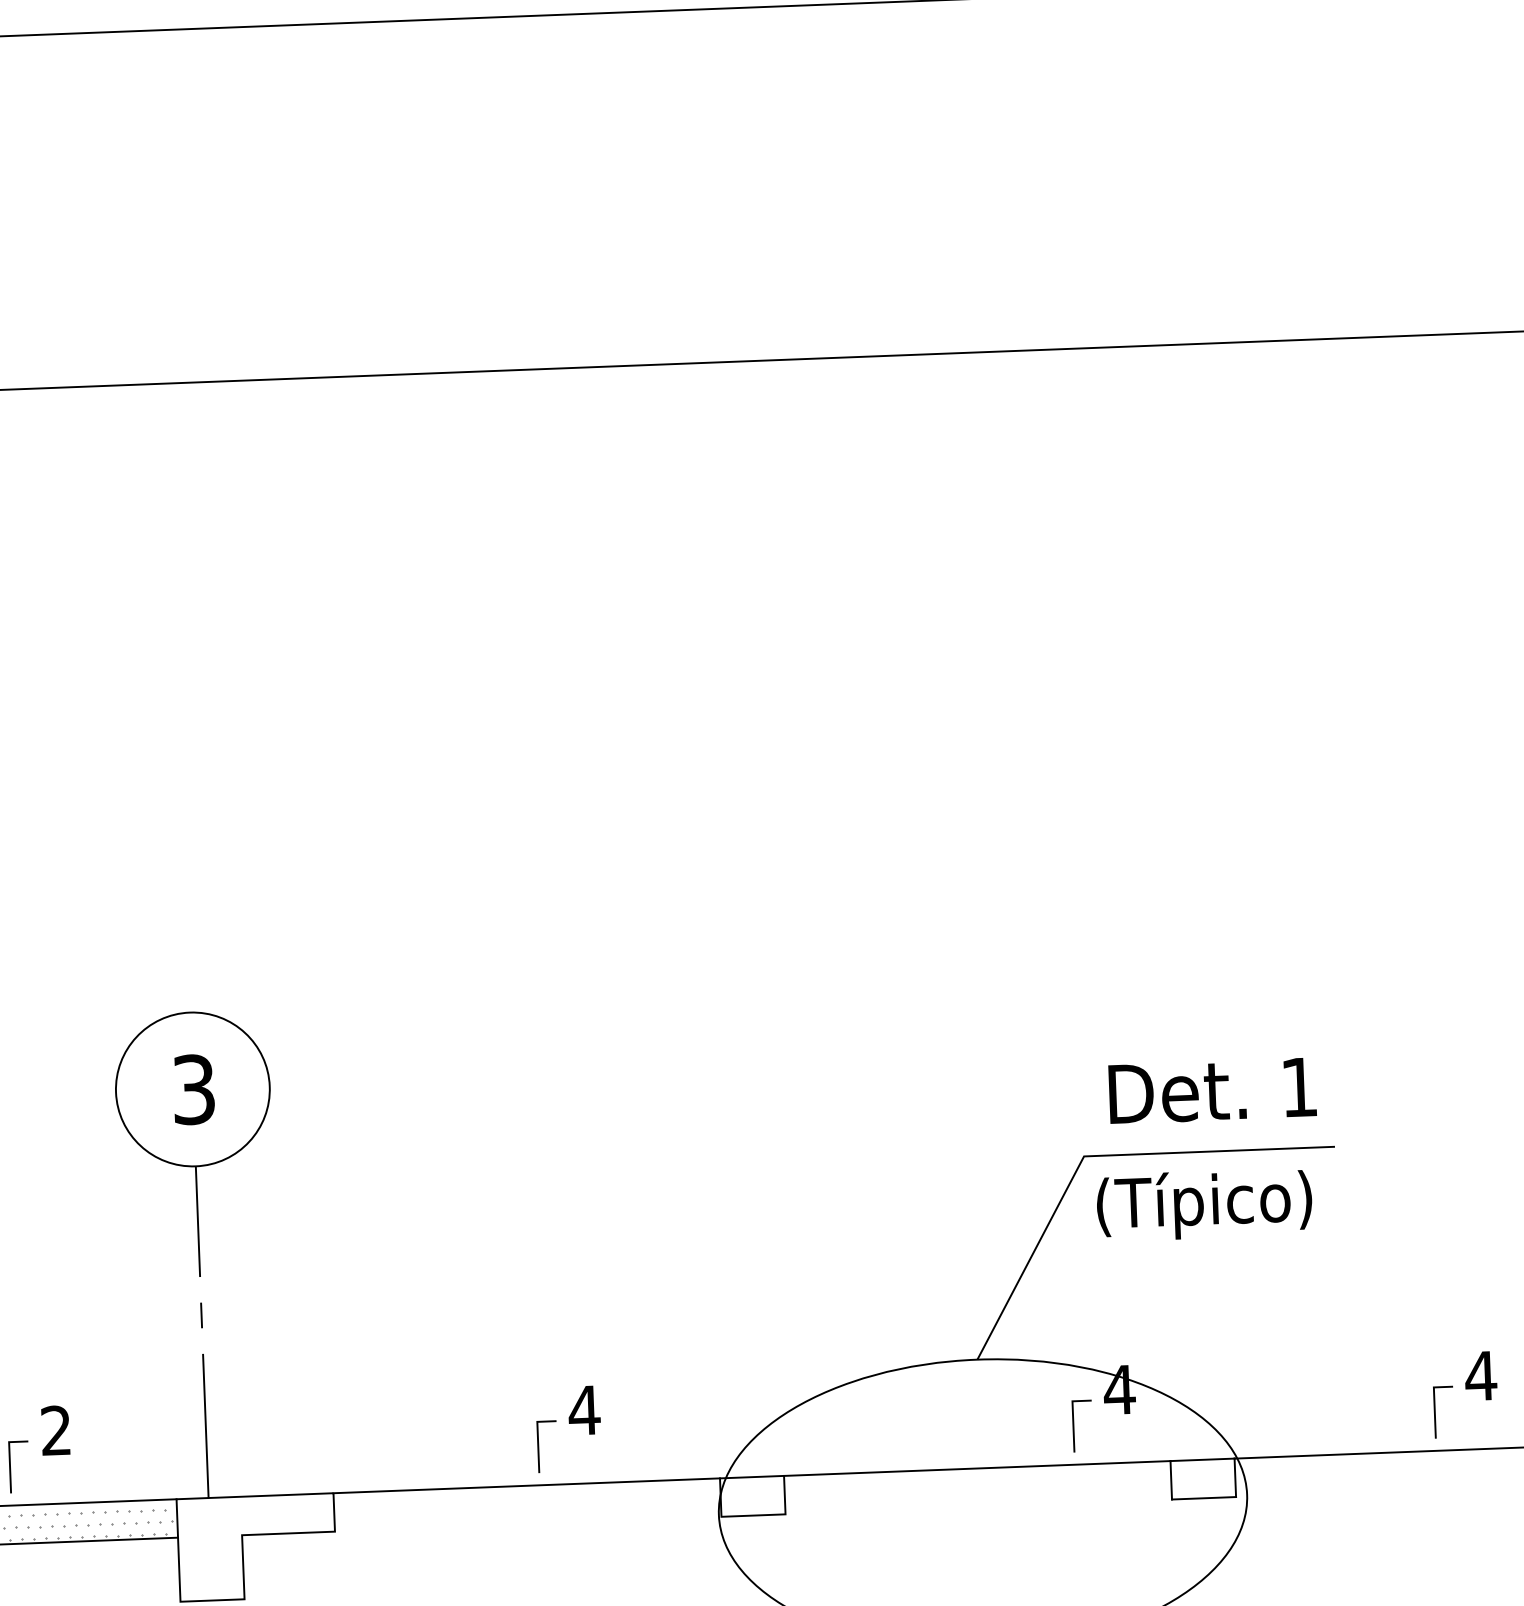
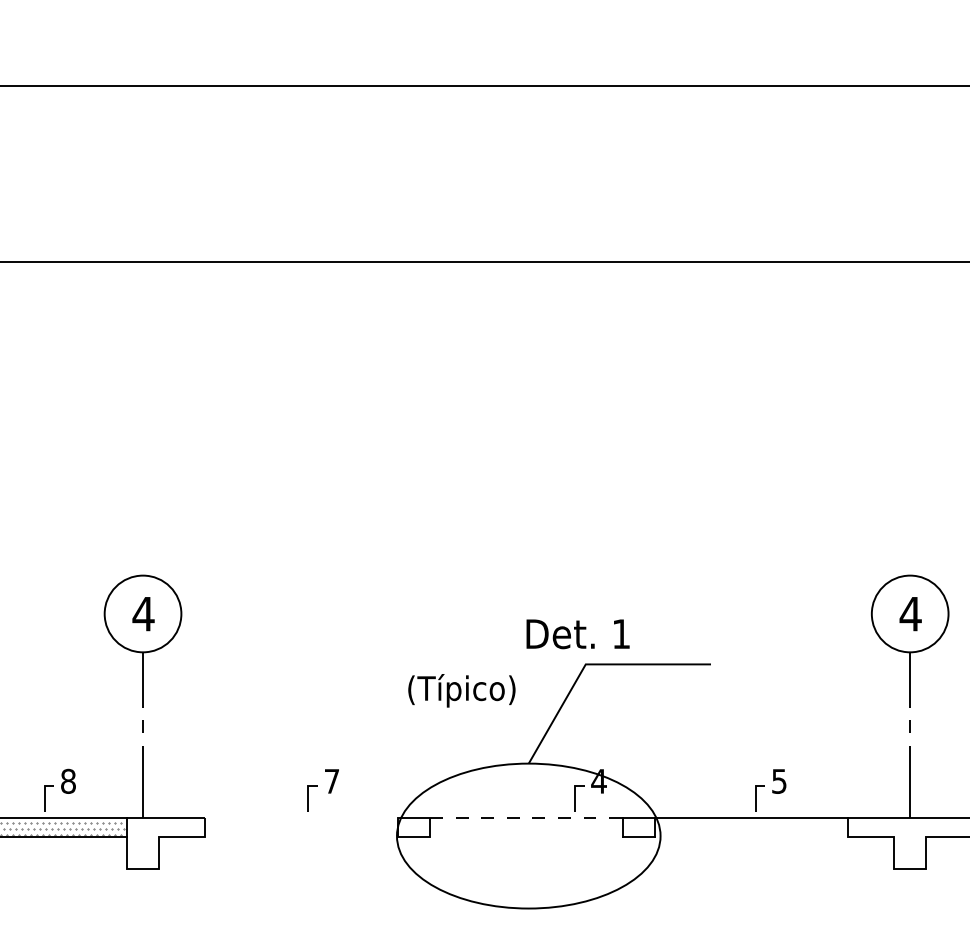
text: (193, 1088) -> (143, 613), 3 -> 4
text: (1211, 1091) -> (577, 634), moved
text: (1203, 1204) -> (461, 690), moved
text: (1481, 1376) -> (779, 781), 4 -> 5
text: (583, 1410) -> (331, 781), 4 -> 7
text: (56, 1428) -> (68, 780), 2 -> 8
line: (979, 1467) -> (527, 817), solid -> dashed
line: (526, 1485) -> (301, 817), removed

